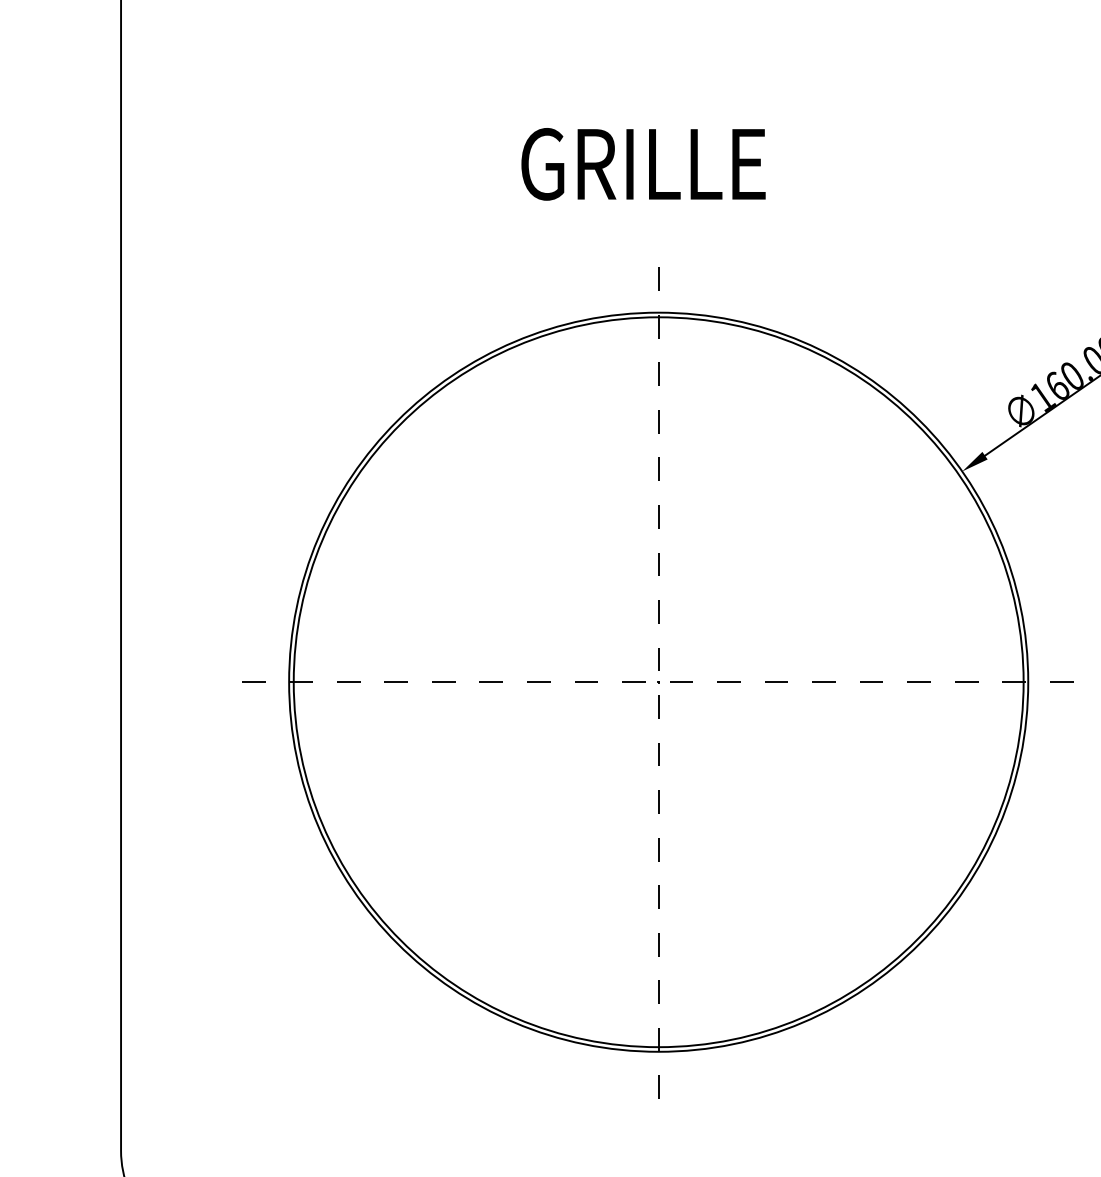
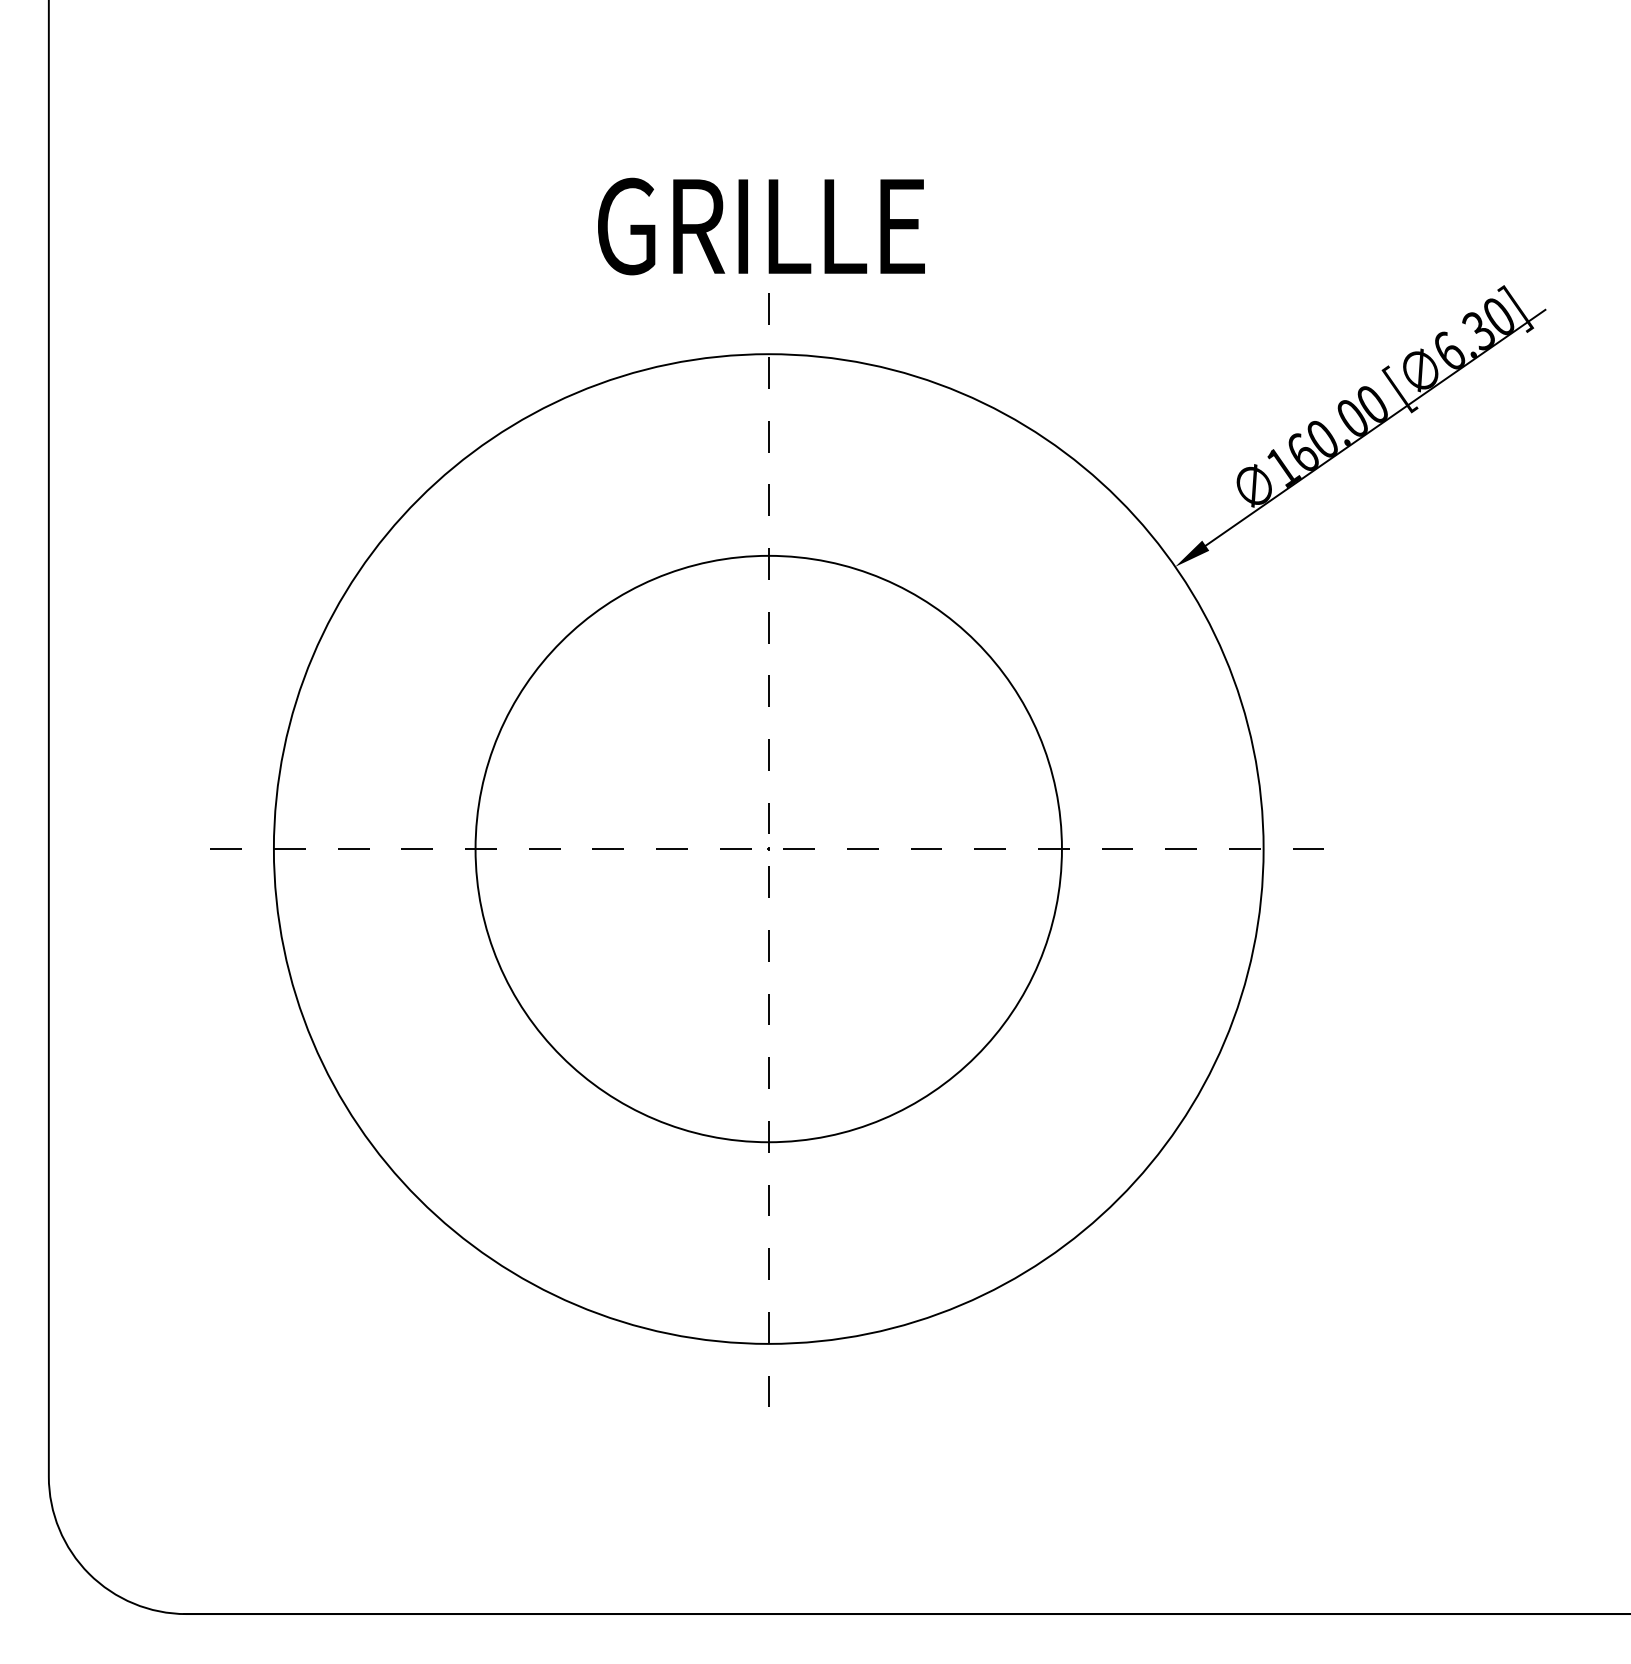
text: (643, 164) -> (761, 226), moved
circle: (658, 681) -> (768, 848), size x0.6

